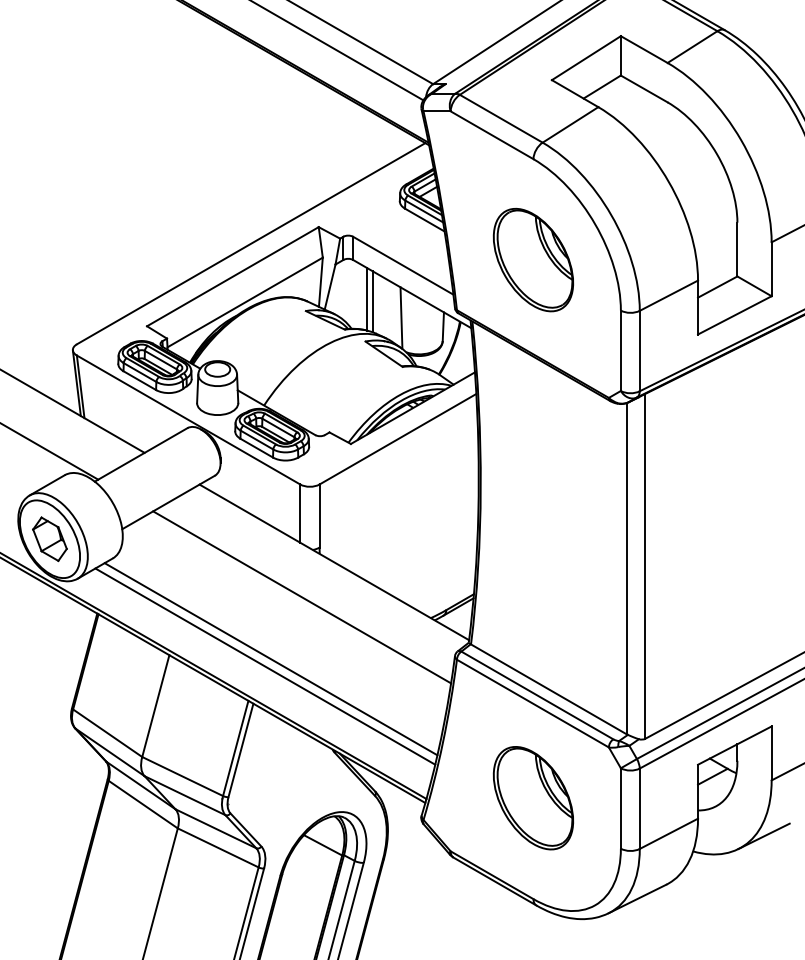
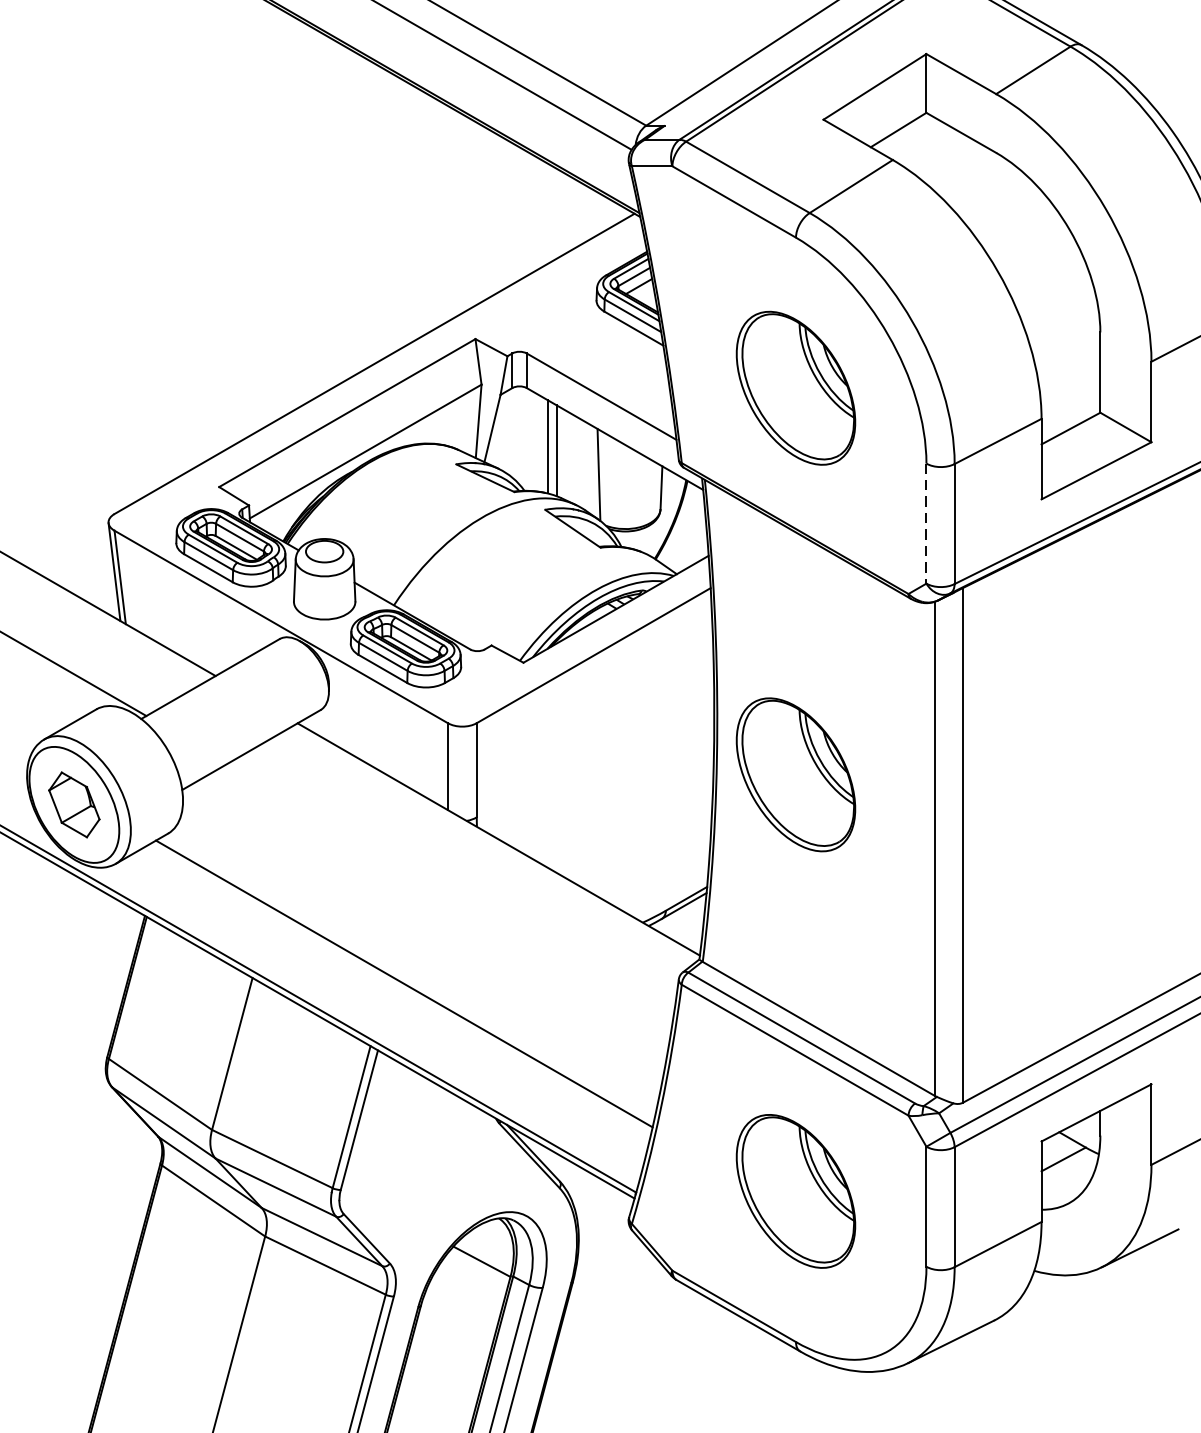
line: (620, 351) -> (925, 524), solid -> dashed
part: (533, 518) -> (796, 773), added
line: (302, 597) -> (451, 891), removed
line: (265, 666) -> (396, 994), removed

